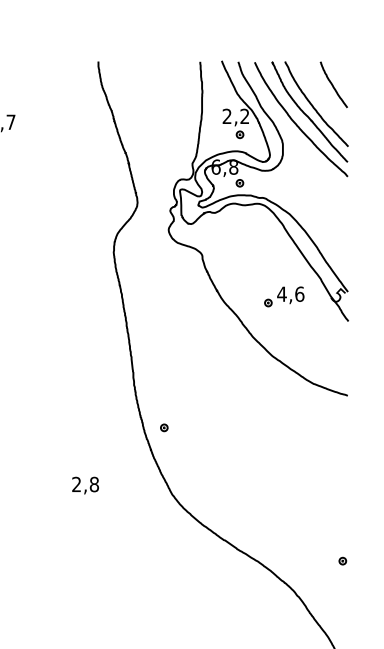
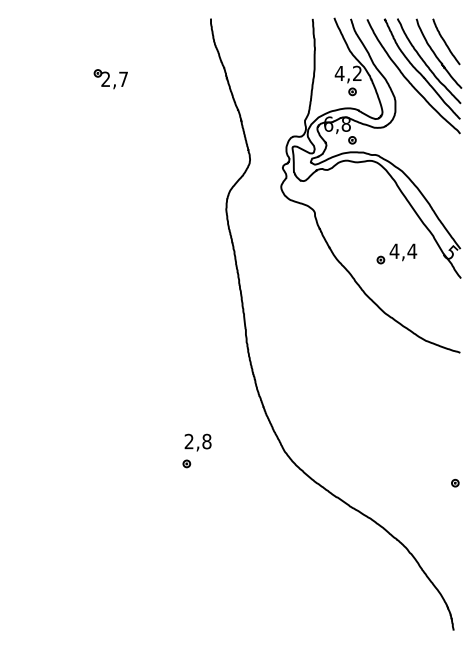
curve: (323, 97) -> (436, 54), added
text: (226, 115) -> (339, 72), 2,2 -> 4,2
text: (299, 294) -> (412, 251), 4,6 -> 4,4
part: (163, 427) -> (186, 463), moved
part: (342, 561) -> (455, 483), moved

